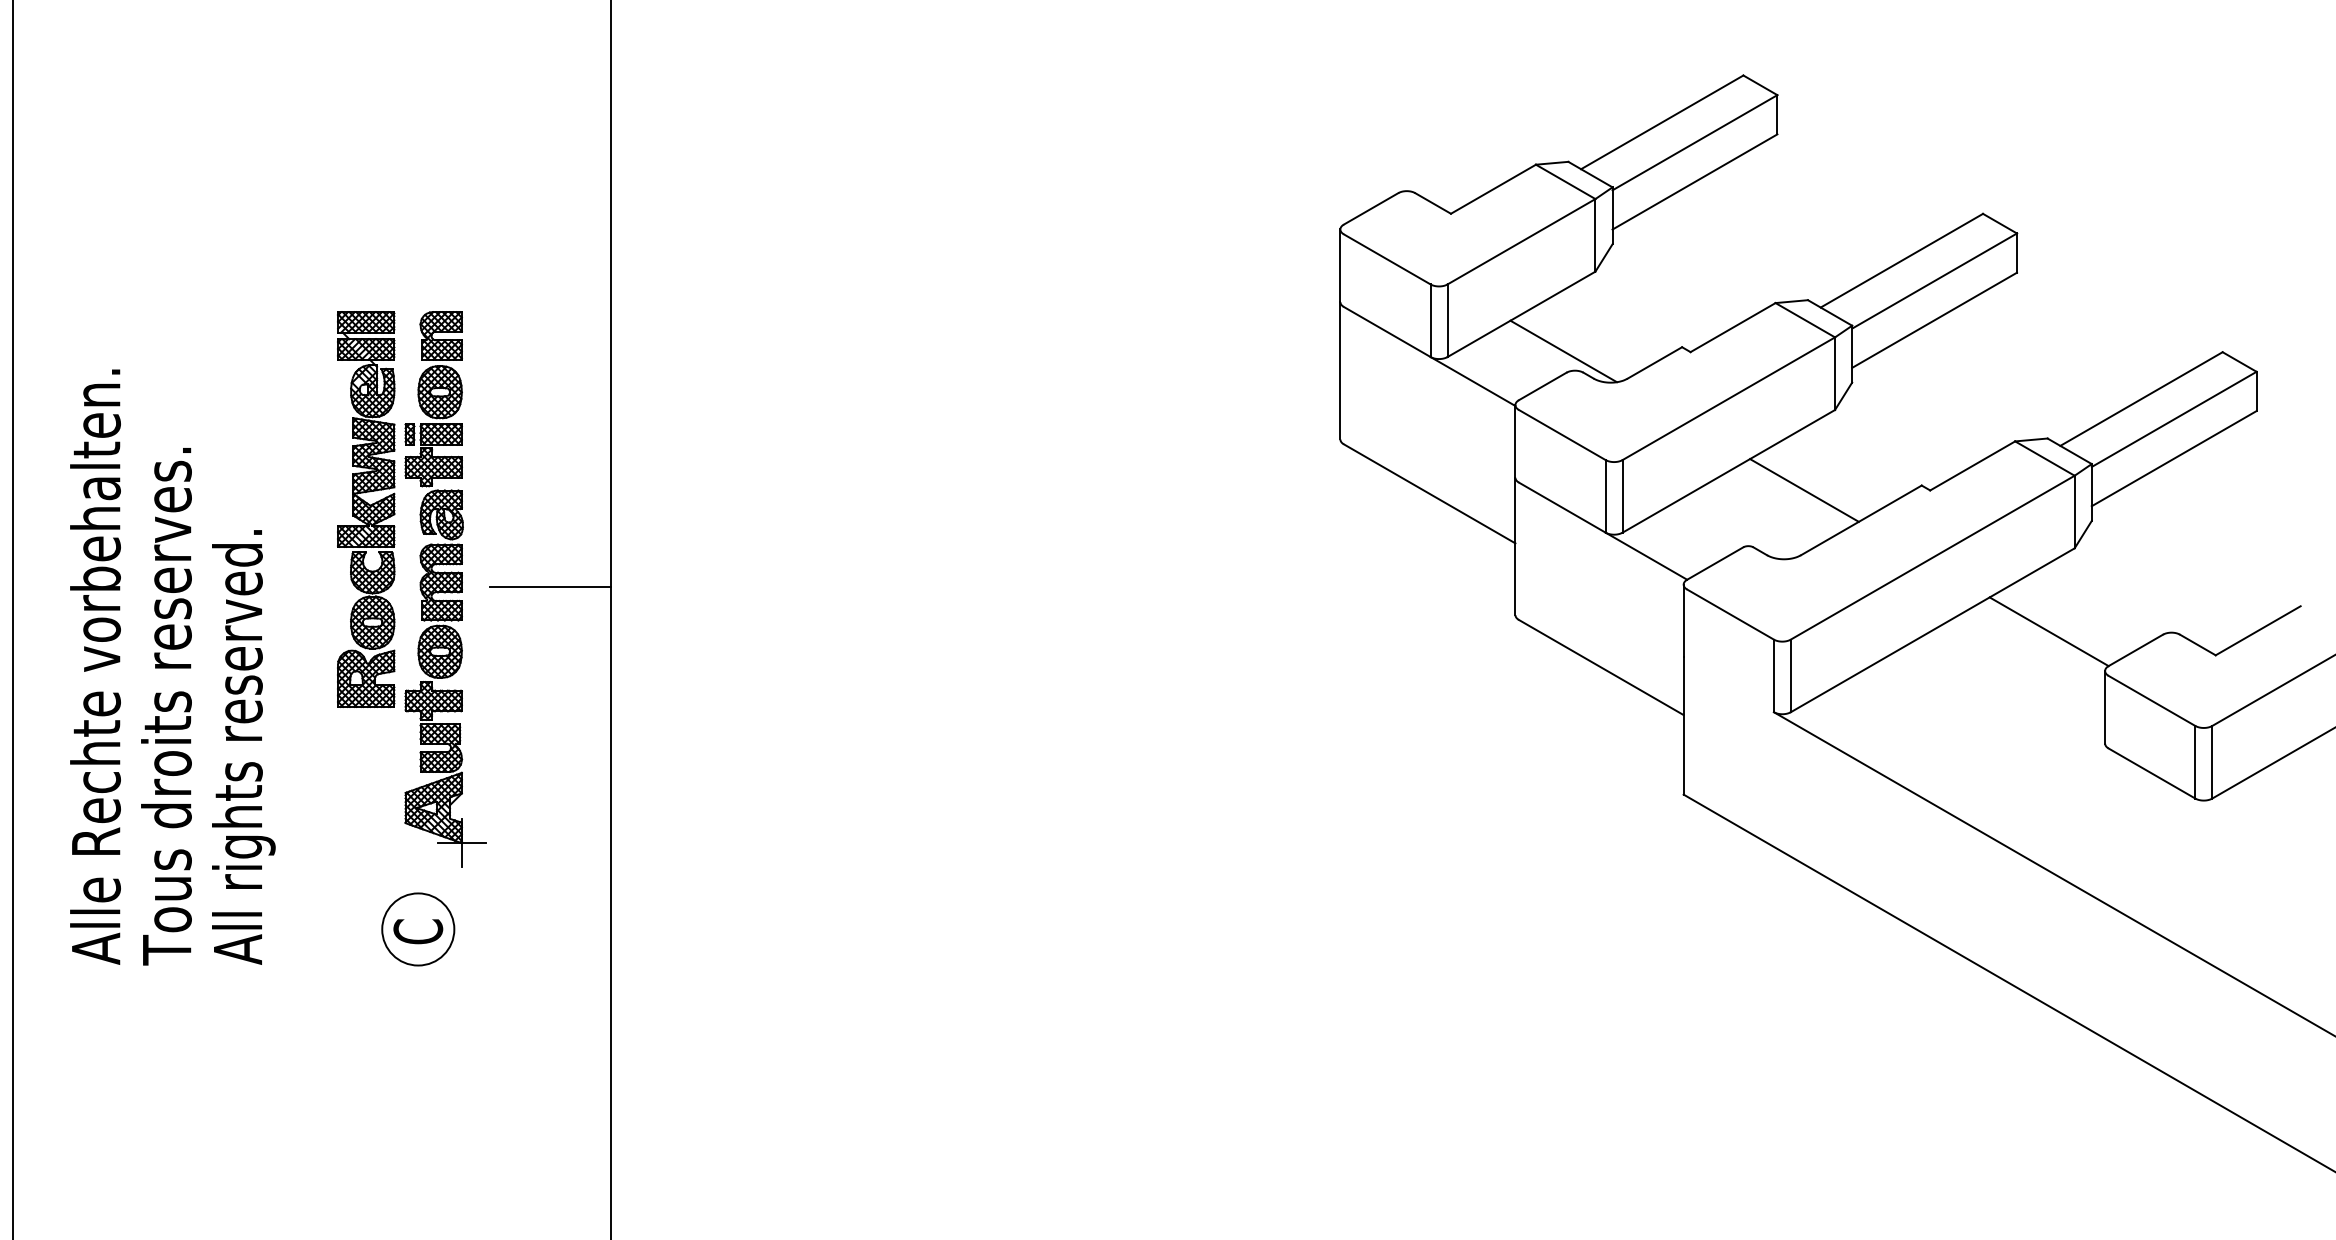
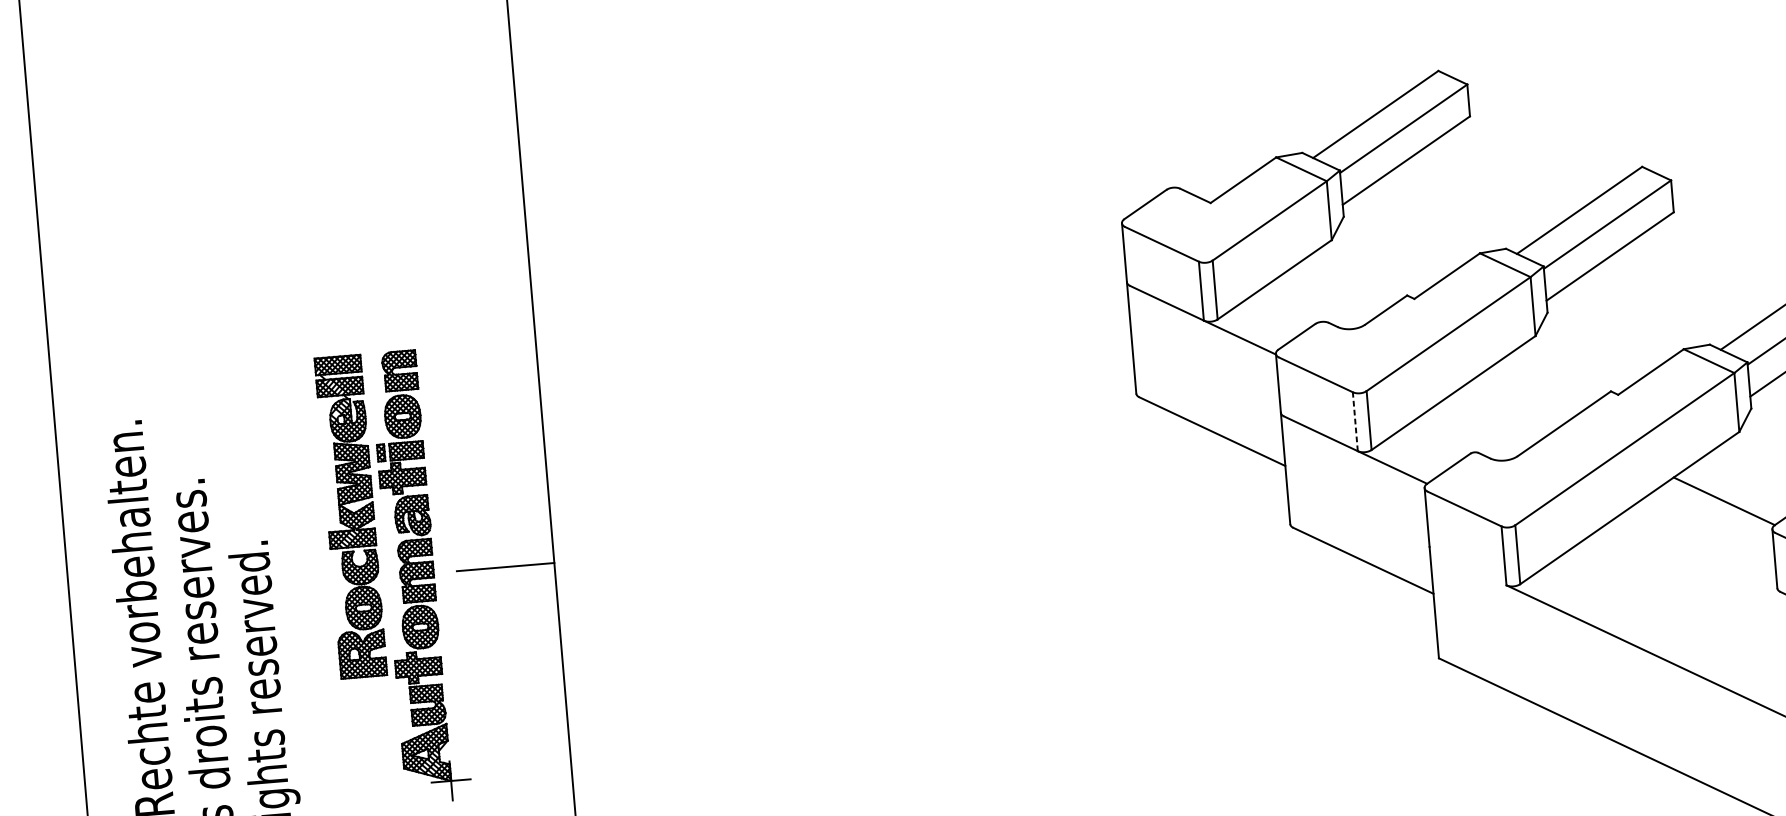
line: (1563, 351) -> (1311, 307), removed
line: (1804, 490) -> (1516, 403), removed
line: (1605, 495) -> (1355, 421), solid -> dashed

